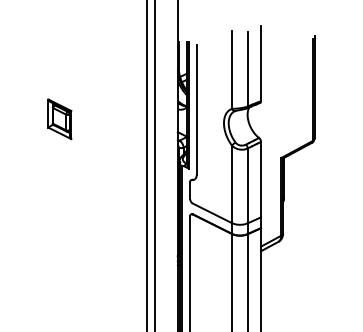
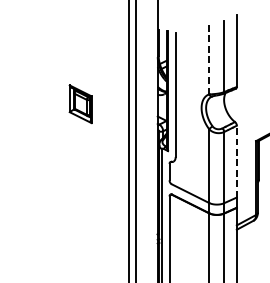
line: (231, 70) -> (208, 57), solid -> dashed
part: (59, 119) -> (80, 104), moved
line: (261, 179) -> (237, 161), solid -> dashed

